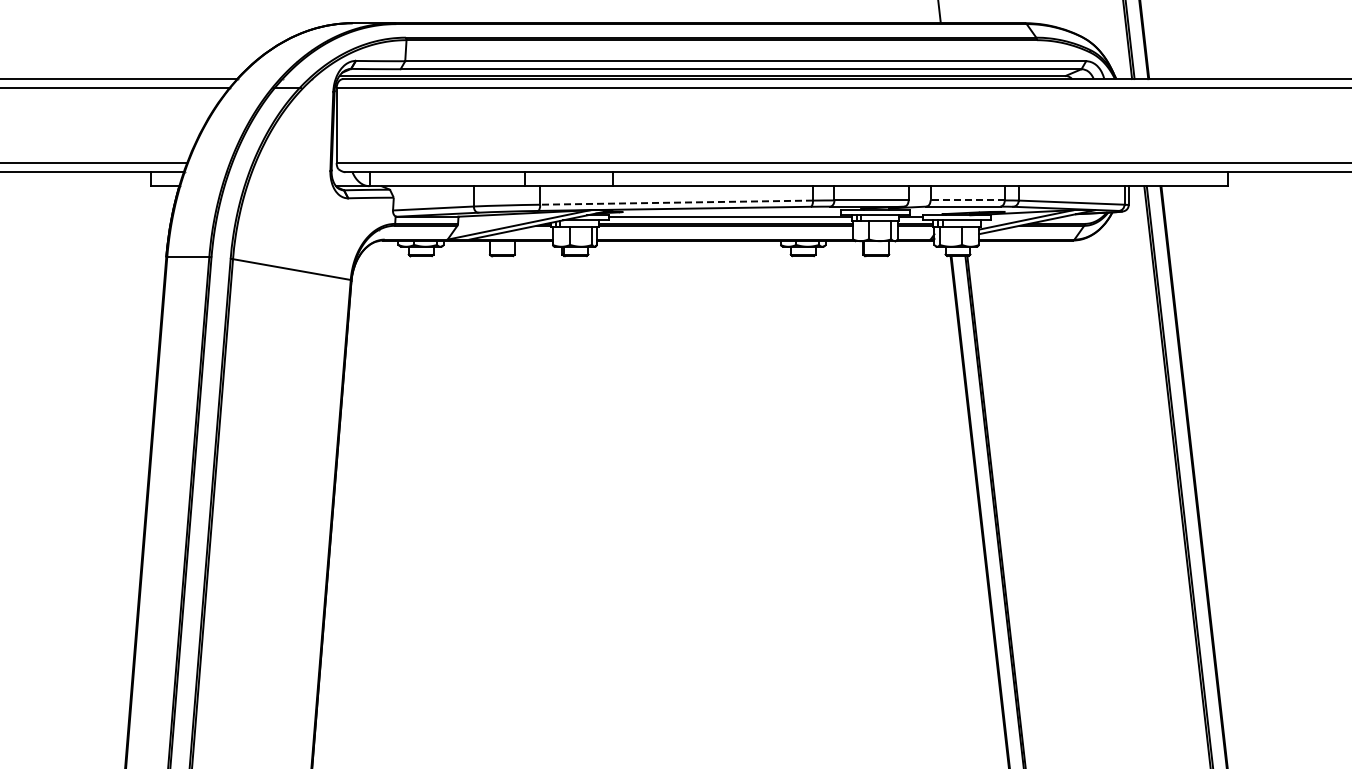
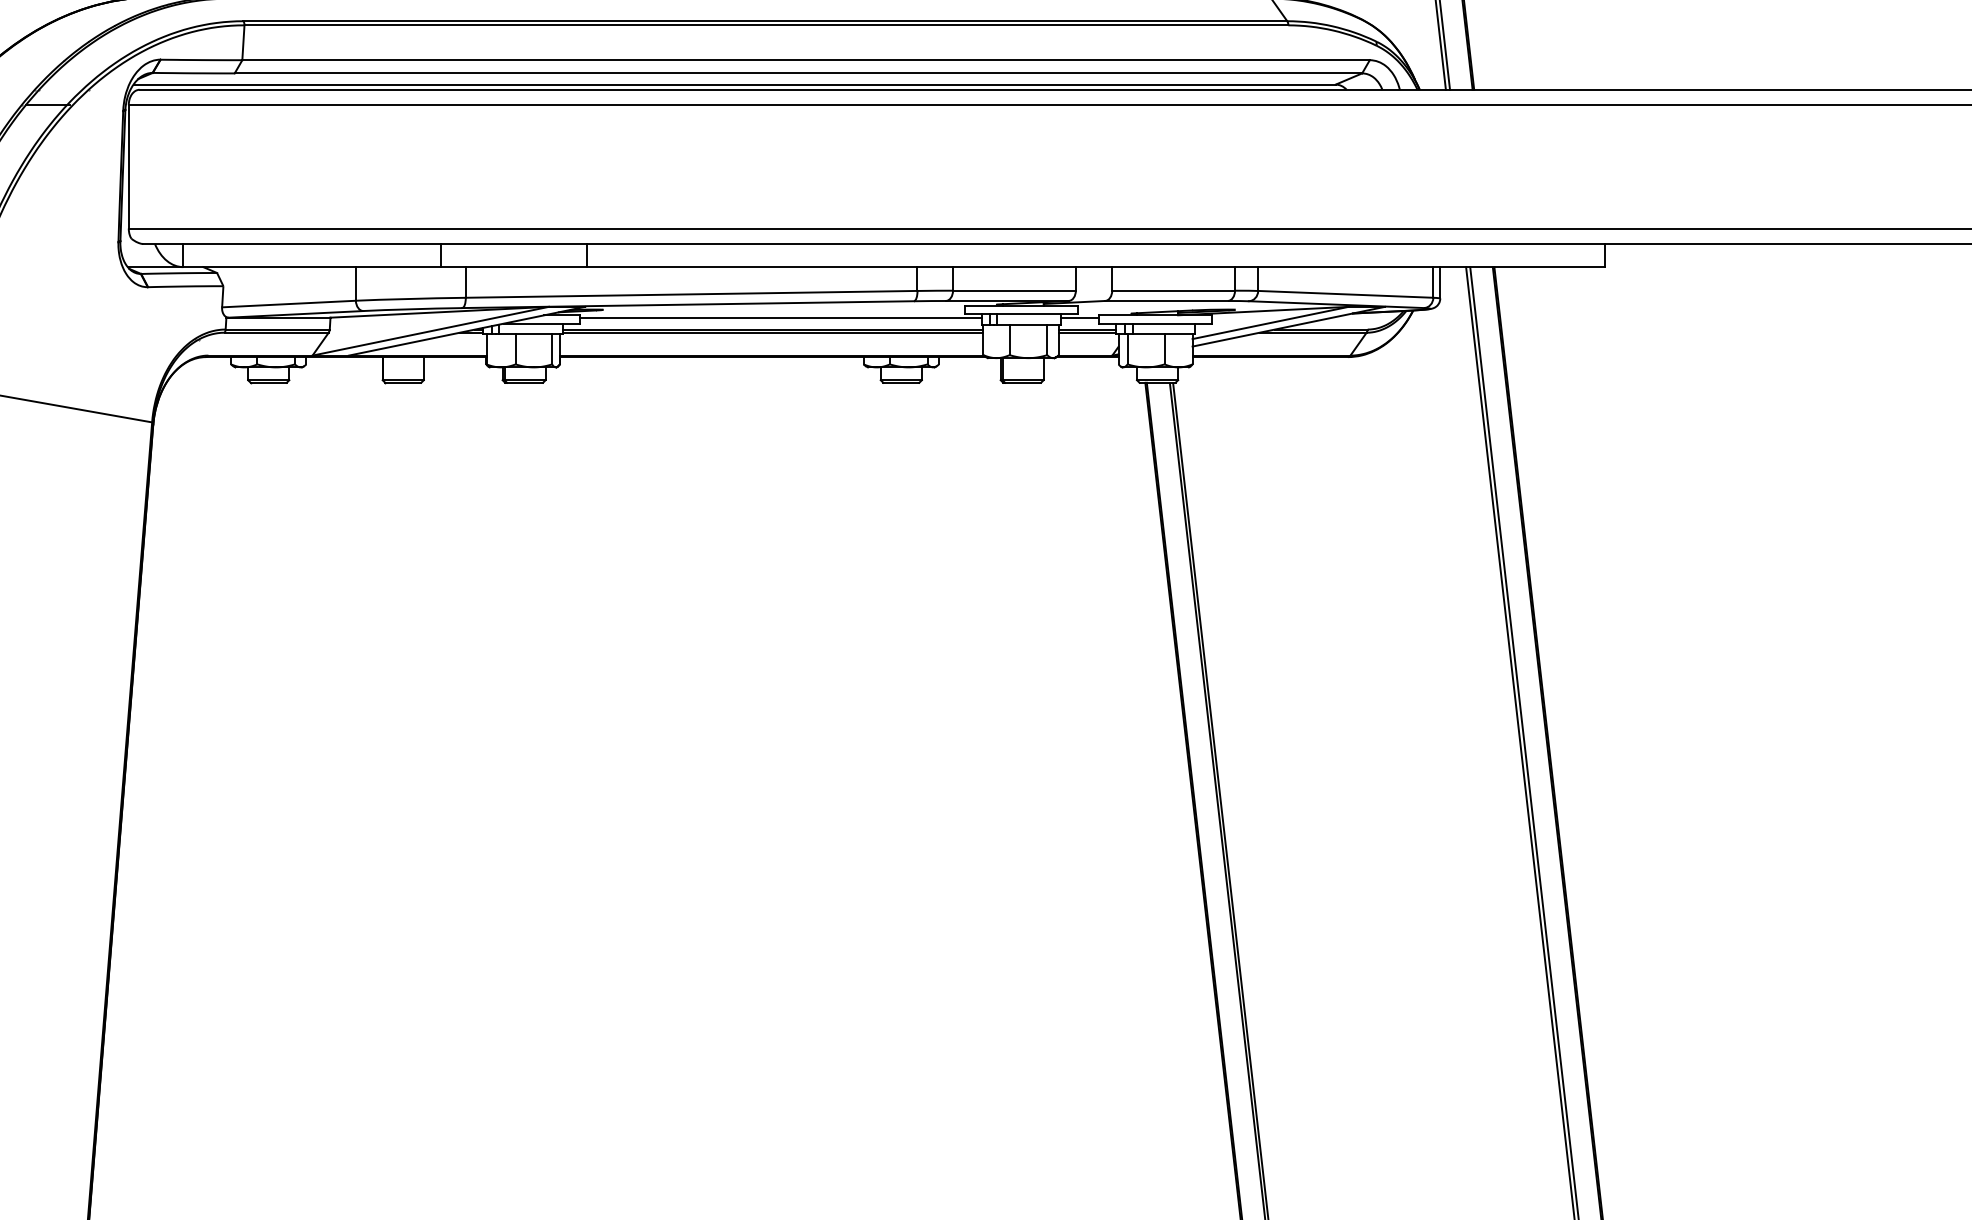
line: (967, 200) -> (1173, 290), dashed -> solid
line: (676, 202) -> (691, 294), dashed -> solid

